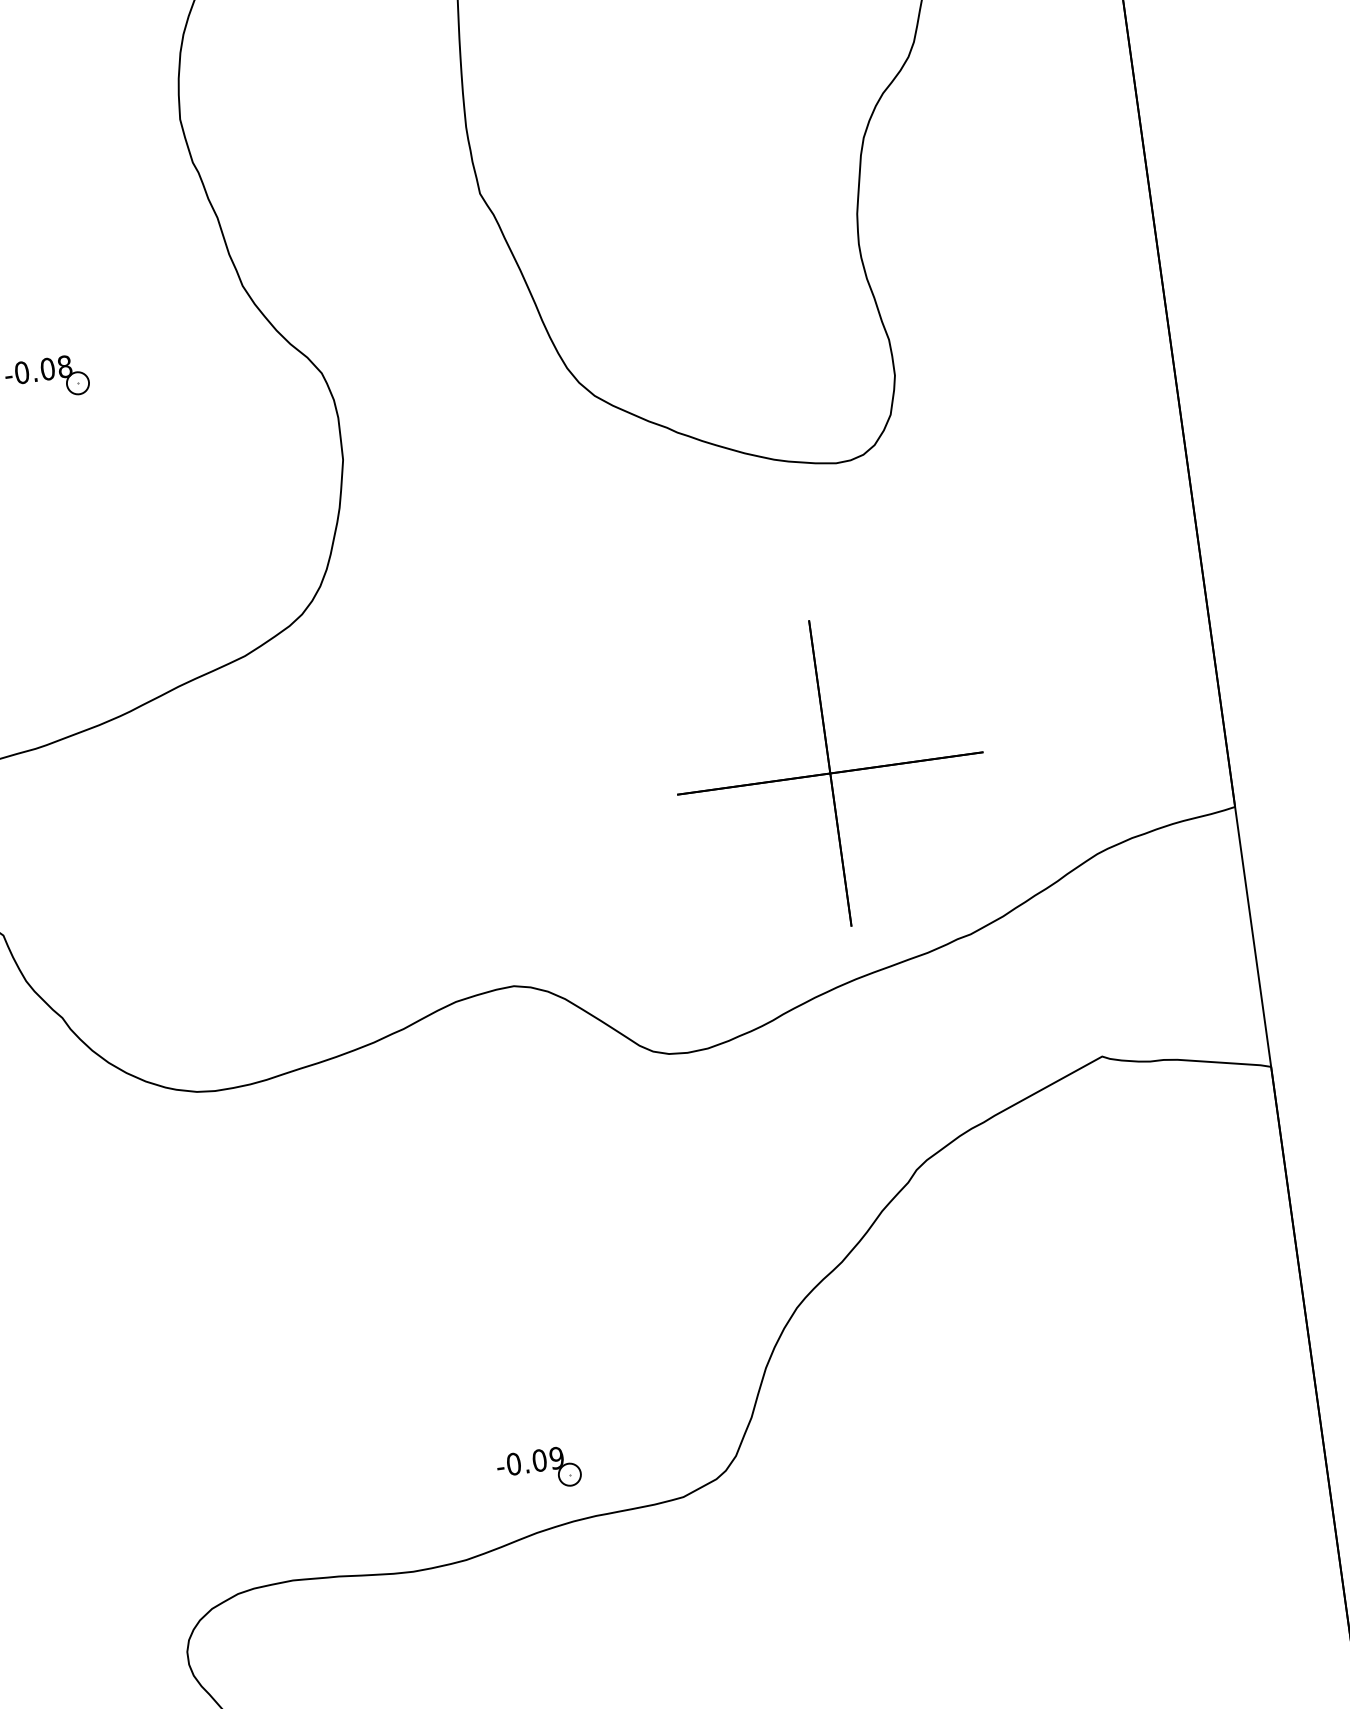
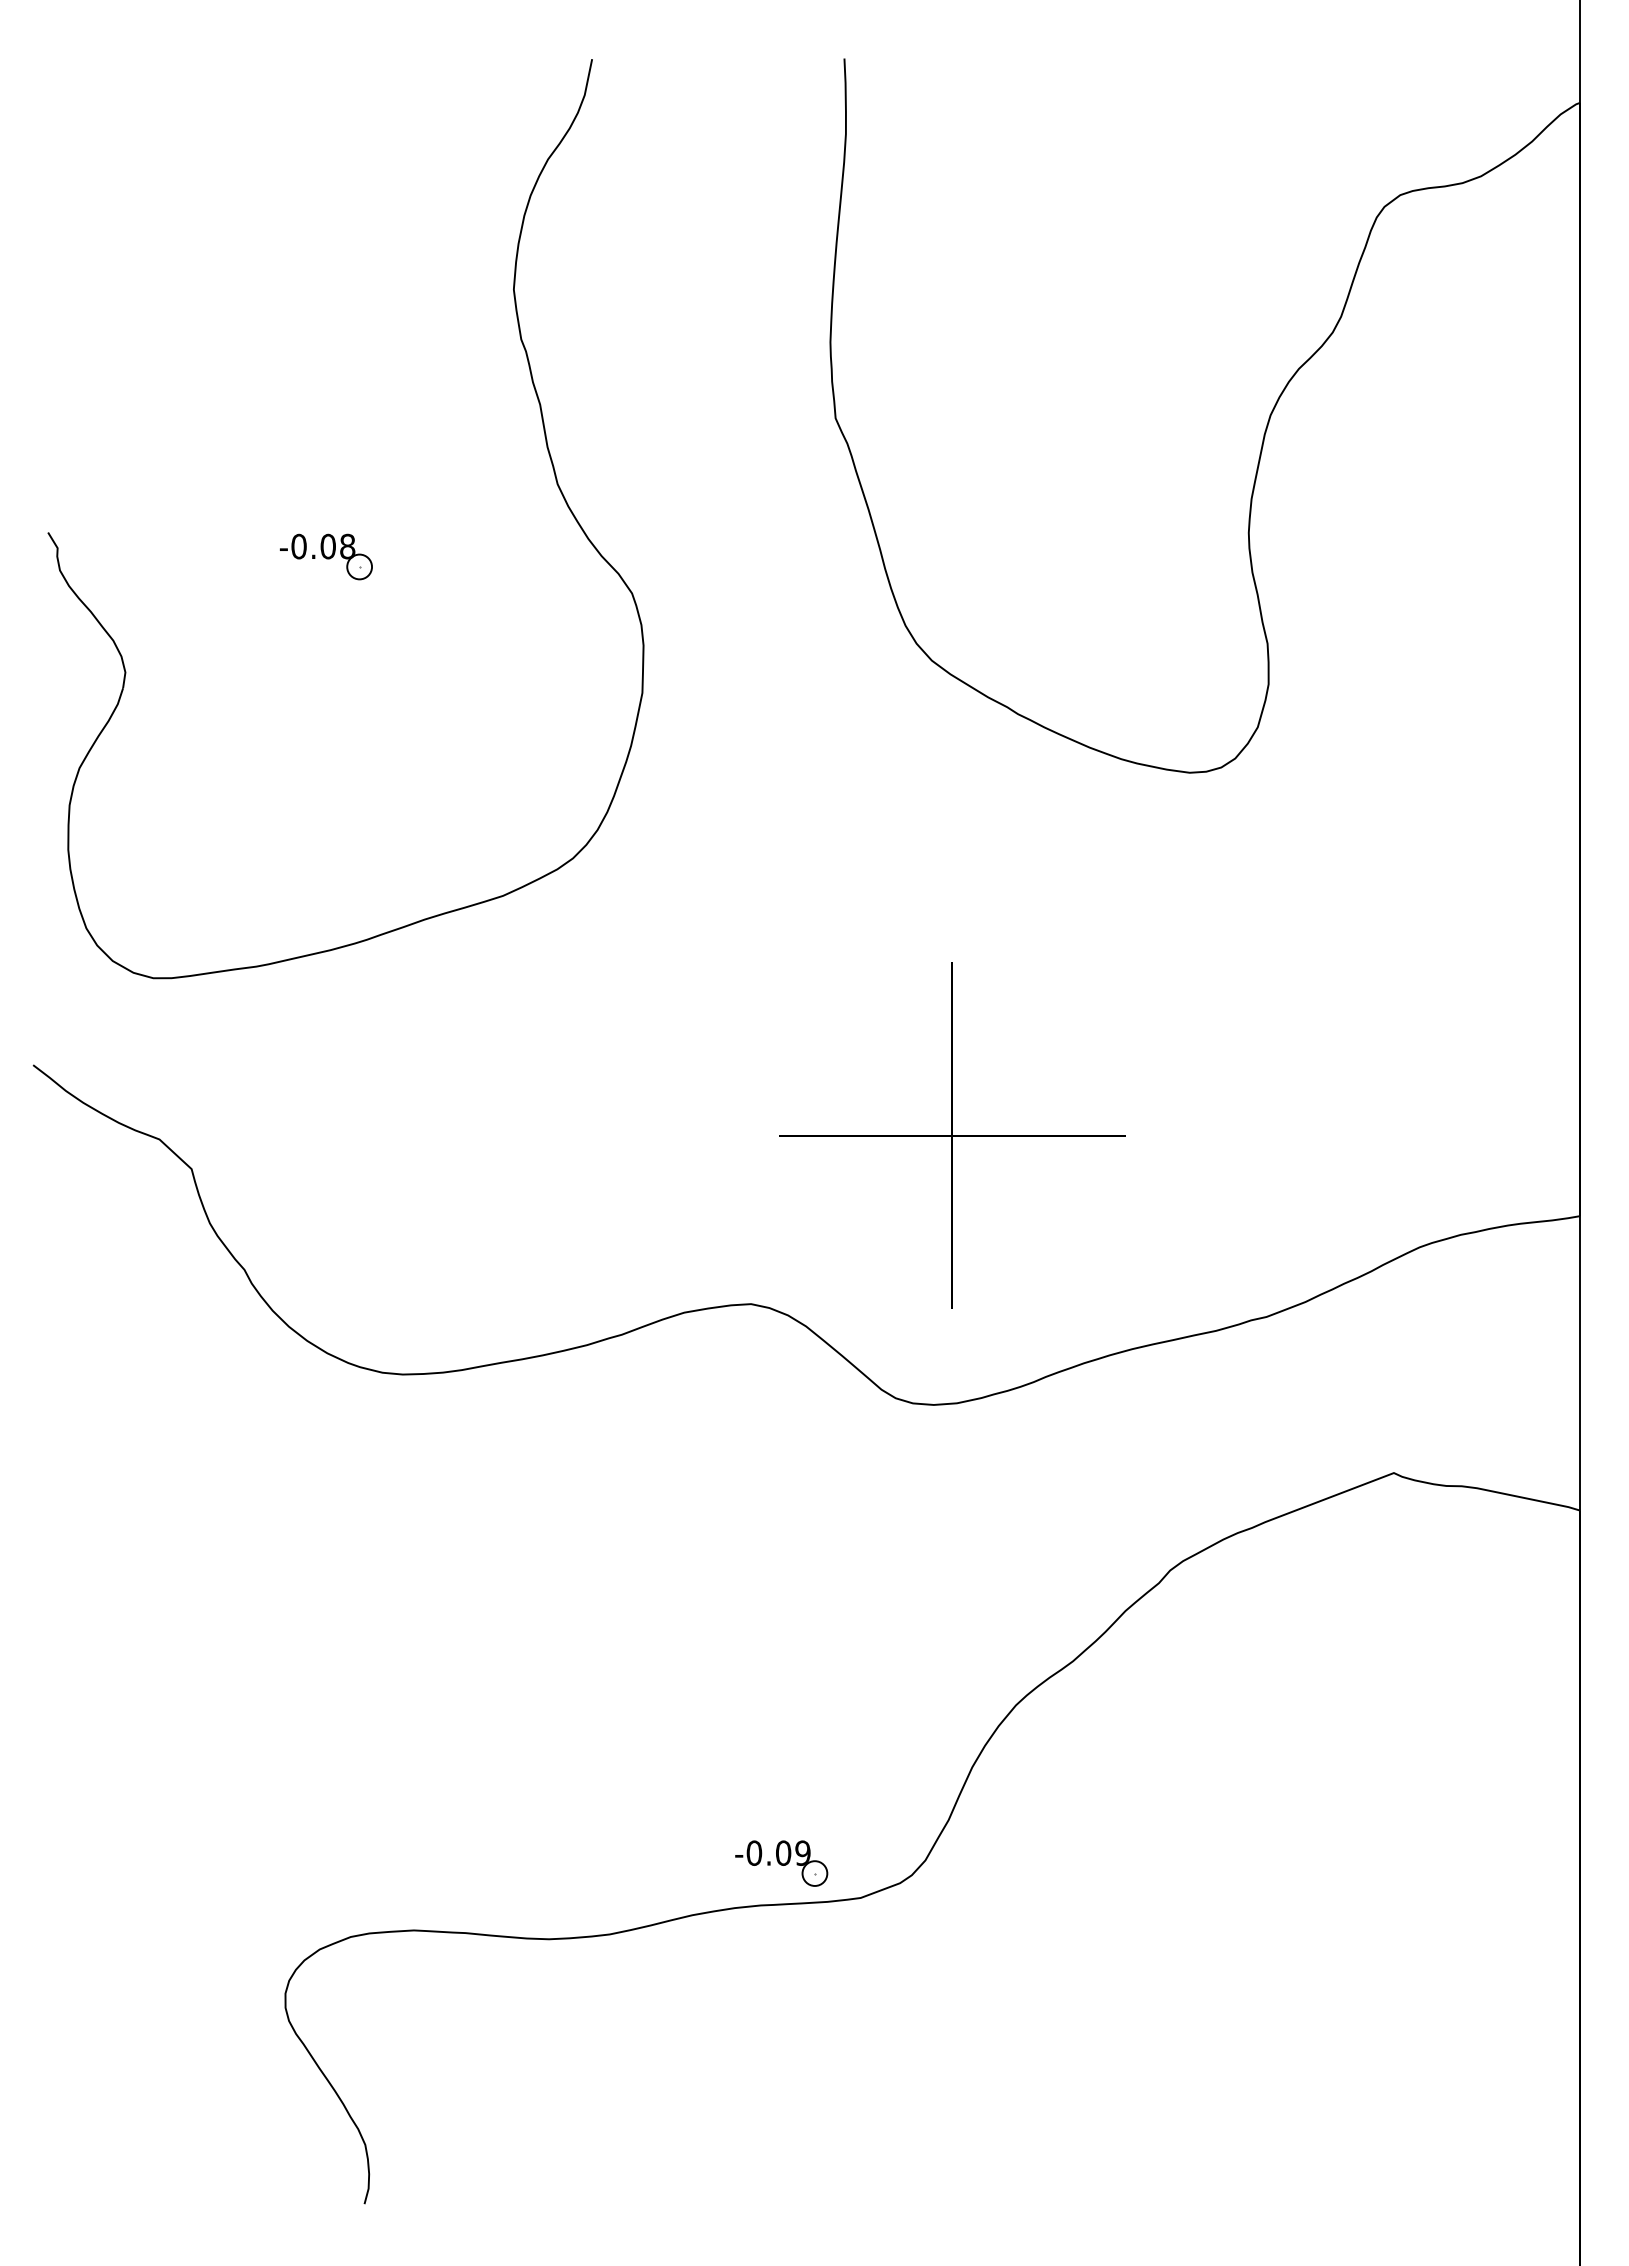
part: (830, 773) -> (952, 1135), moved
part: (539, 1469) -> (781, 1863), moved

